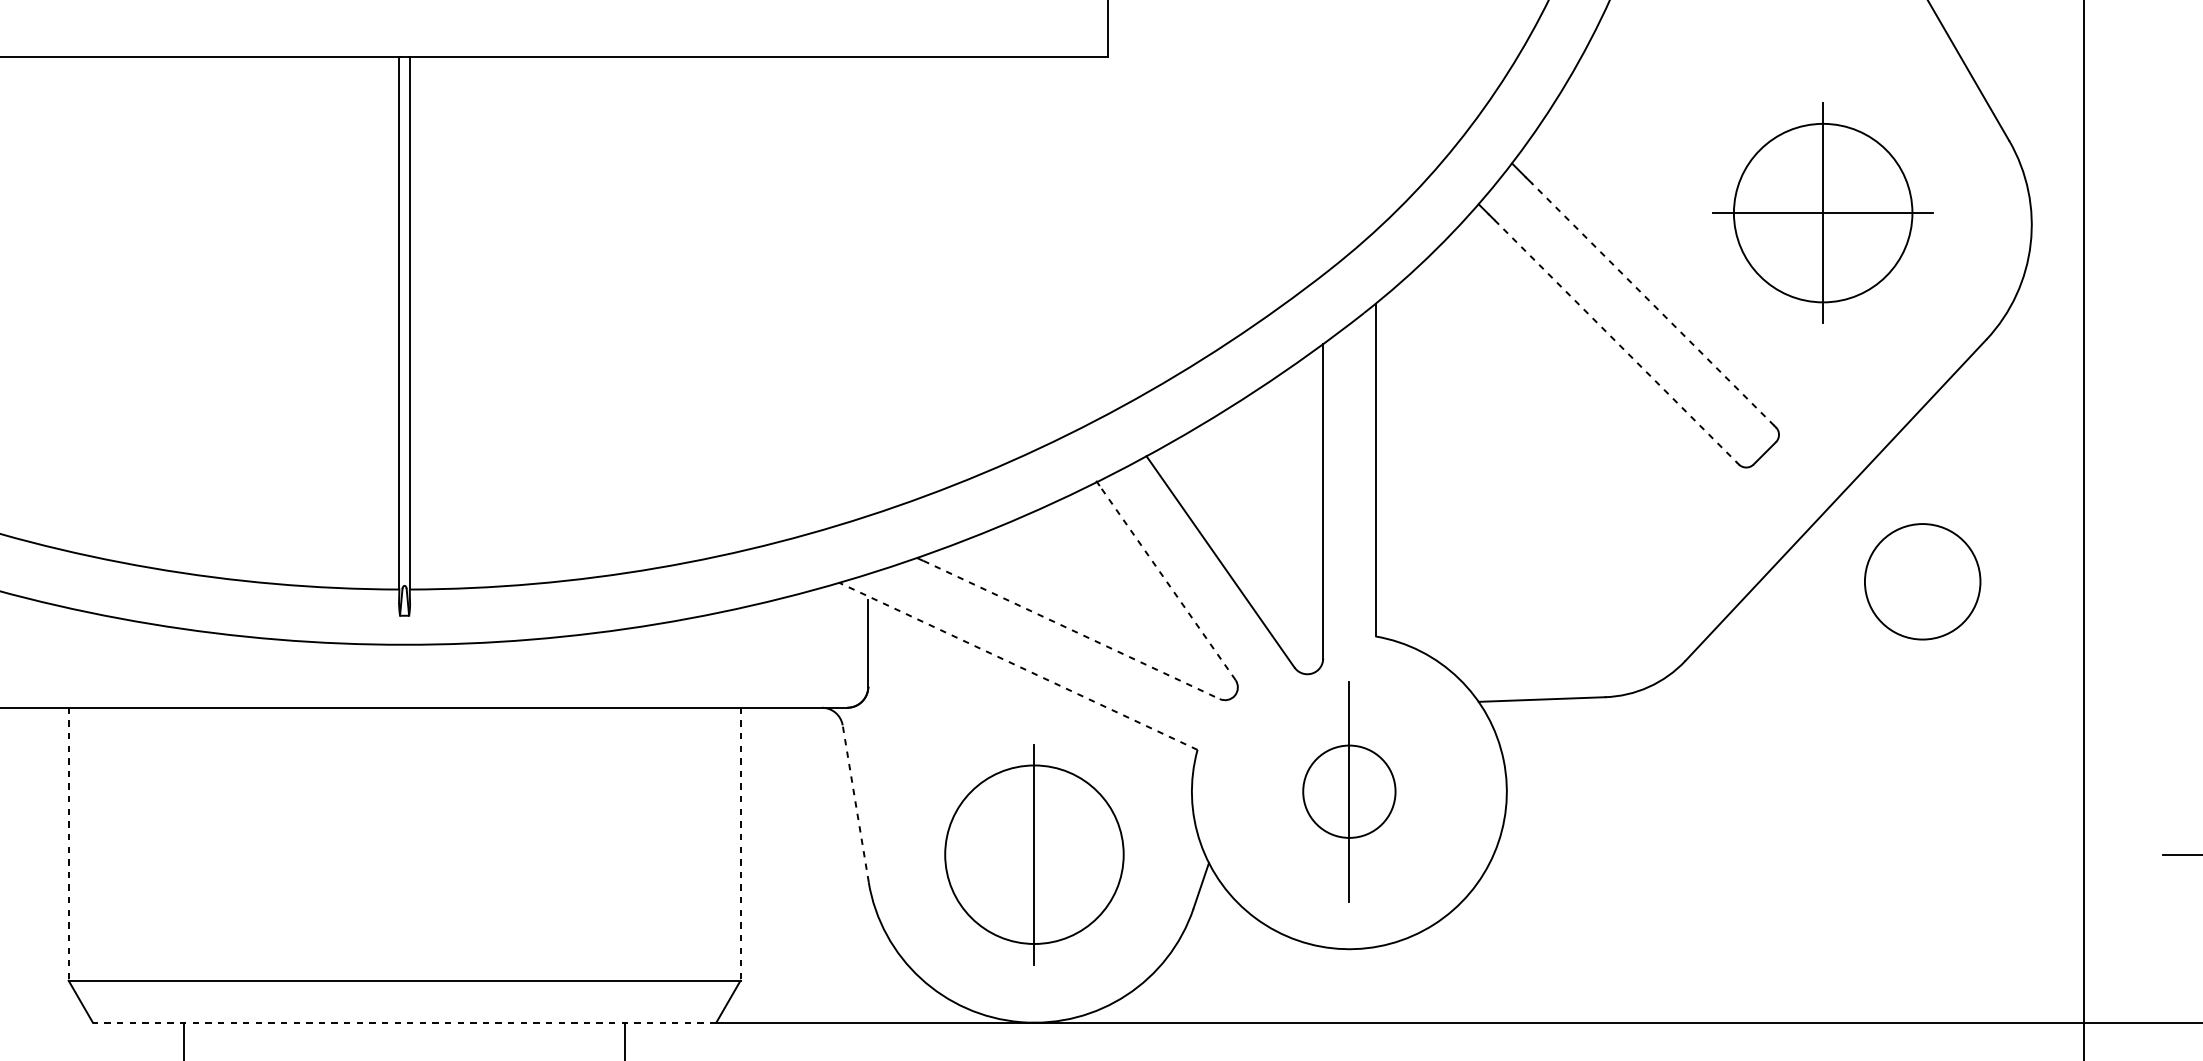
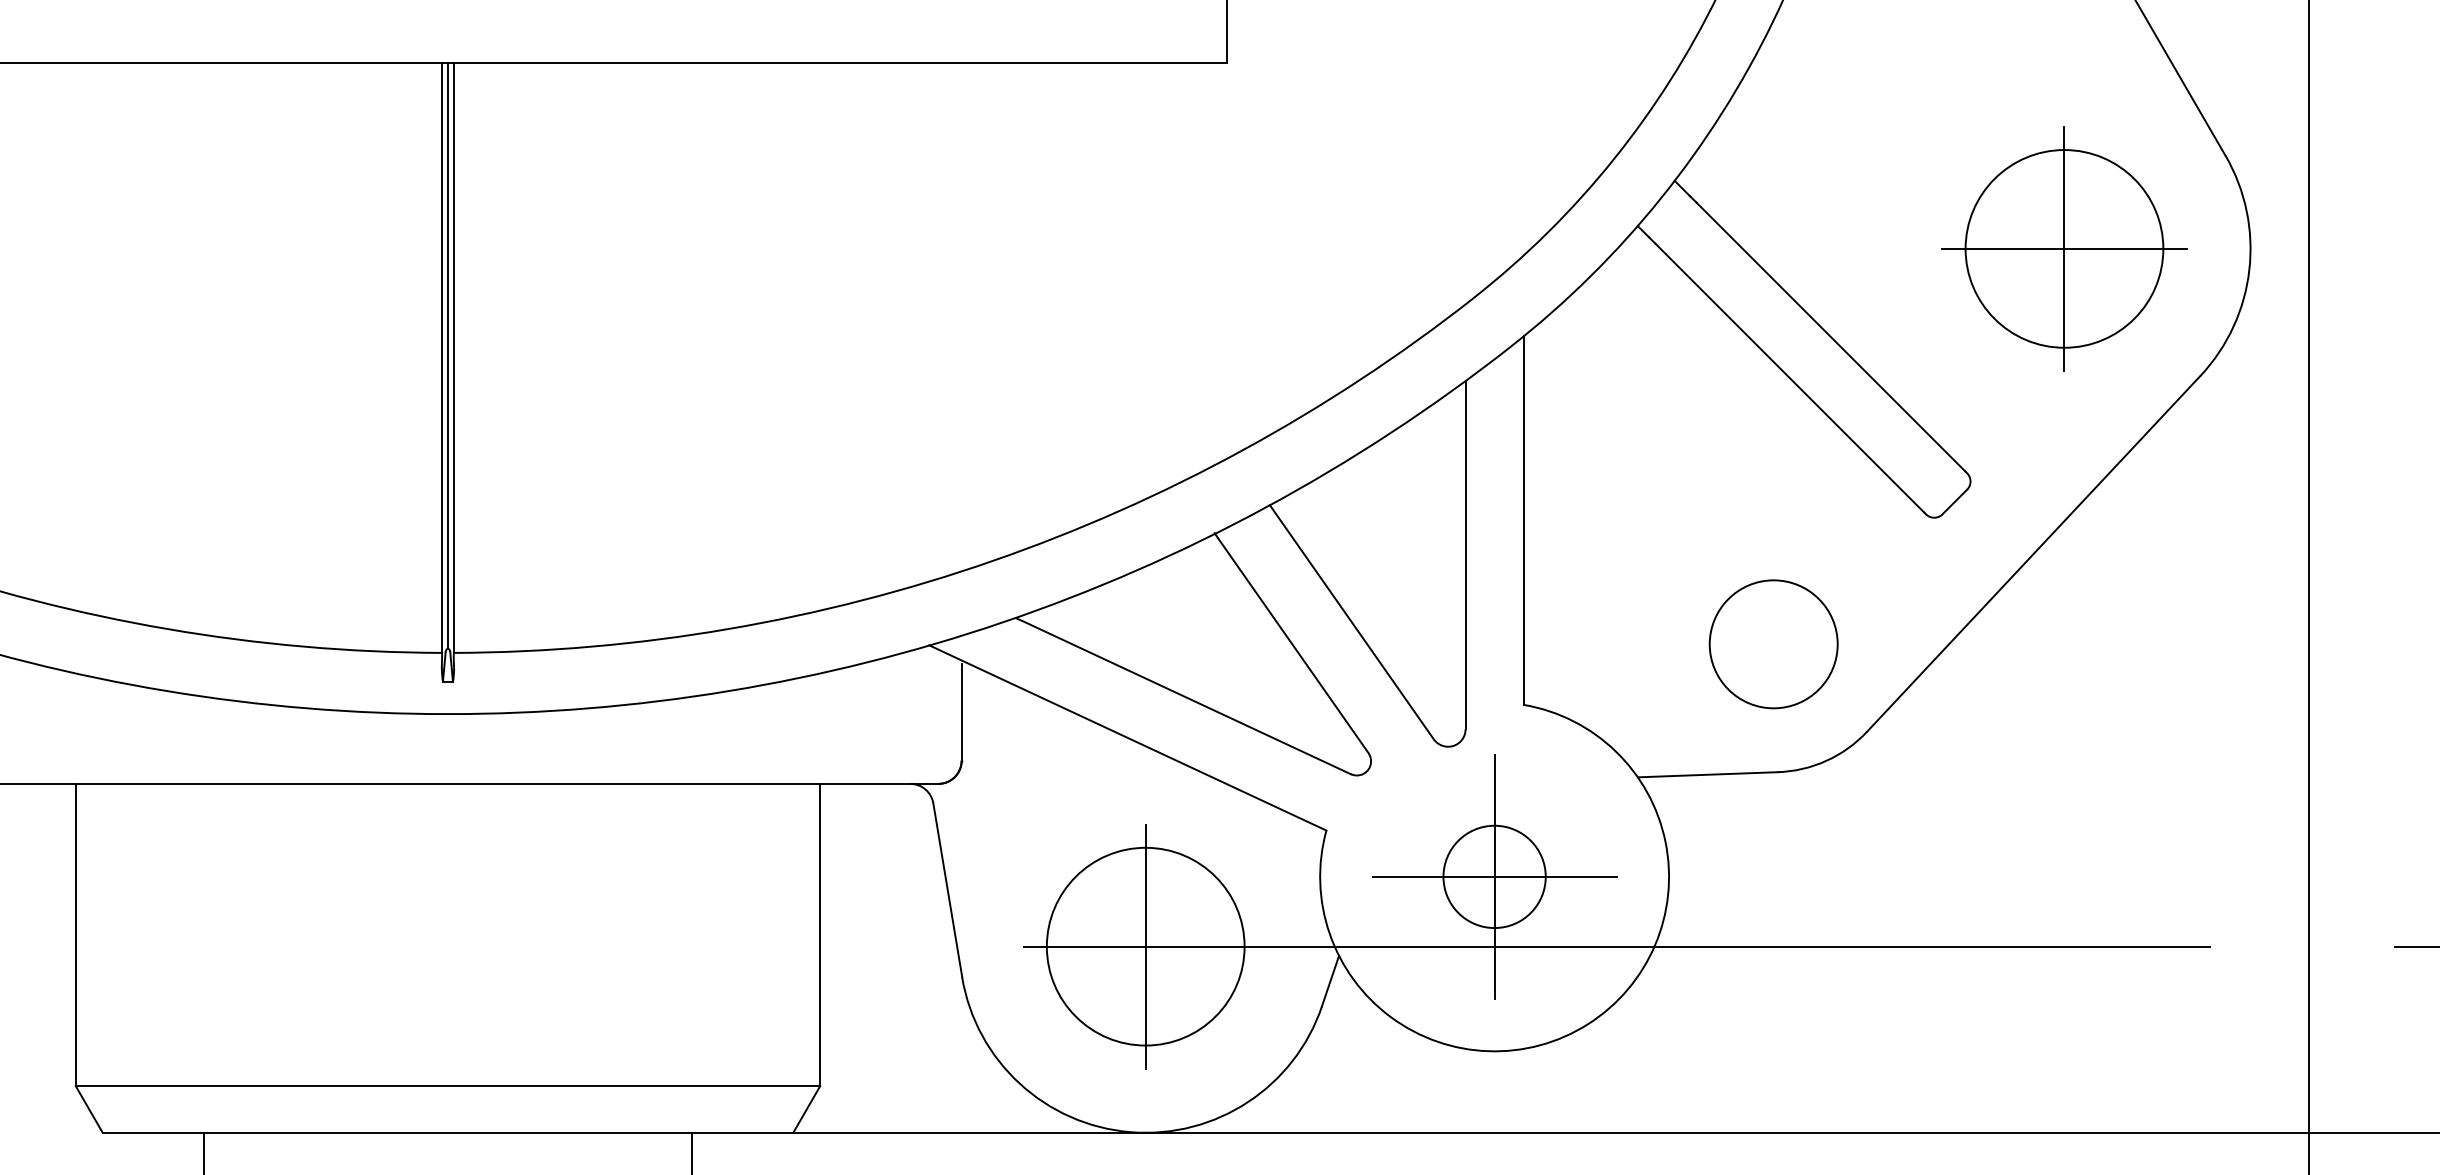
part: (1823, 212) -> (2064, 248), moved
line: (1652, 303) -> (1830, 336), dashed -> solid
line: (404, 320) -> (447, 354), added
line: (1616, 341) -> (1790, 378), dashed -> solid
circle: (1922, 581) -> (1773, 644), moved
line: (1167, 582) -> (1293, 645), dashed -> solid
line: (1072, 629) -> (1187, 697), dashed -> solid
line: (1018, 665) -> (1127, 737), dashed -> solid
line: (1349, 791) -> (1494, 876), added
line: (855, 803) -> (947, 889), dashed -> solid
line: (68, 844) -> (75, 935), dashed -> solid
line: (740, 844) -> (820, 935), dashed -> solid
line: (1459, 854) -> (1616, 946), added
line: (404, 1022) -> (447, 1132), dashed -> solid

